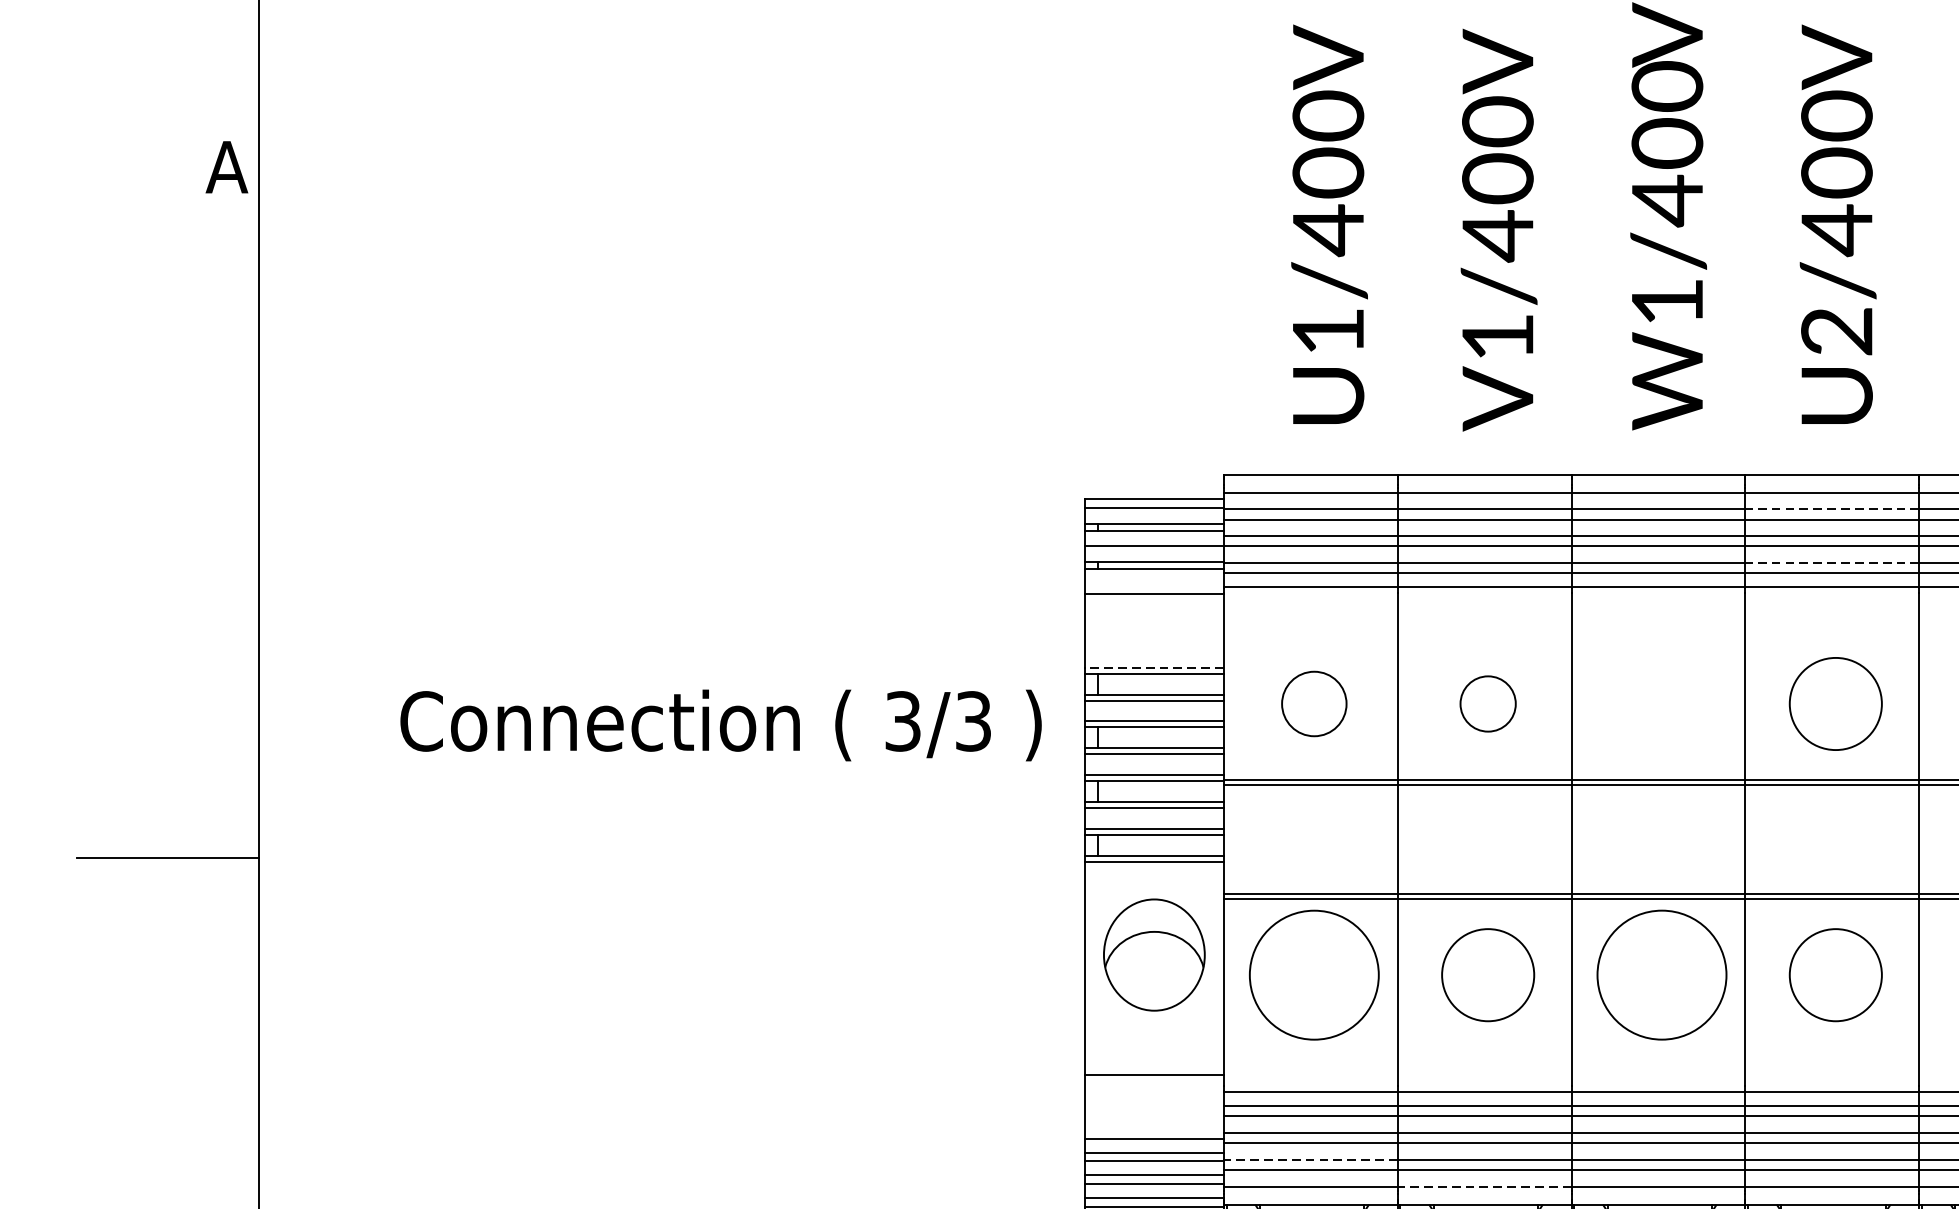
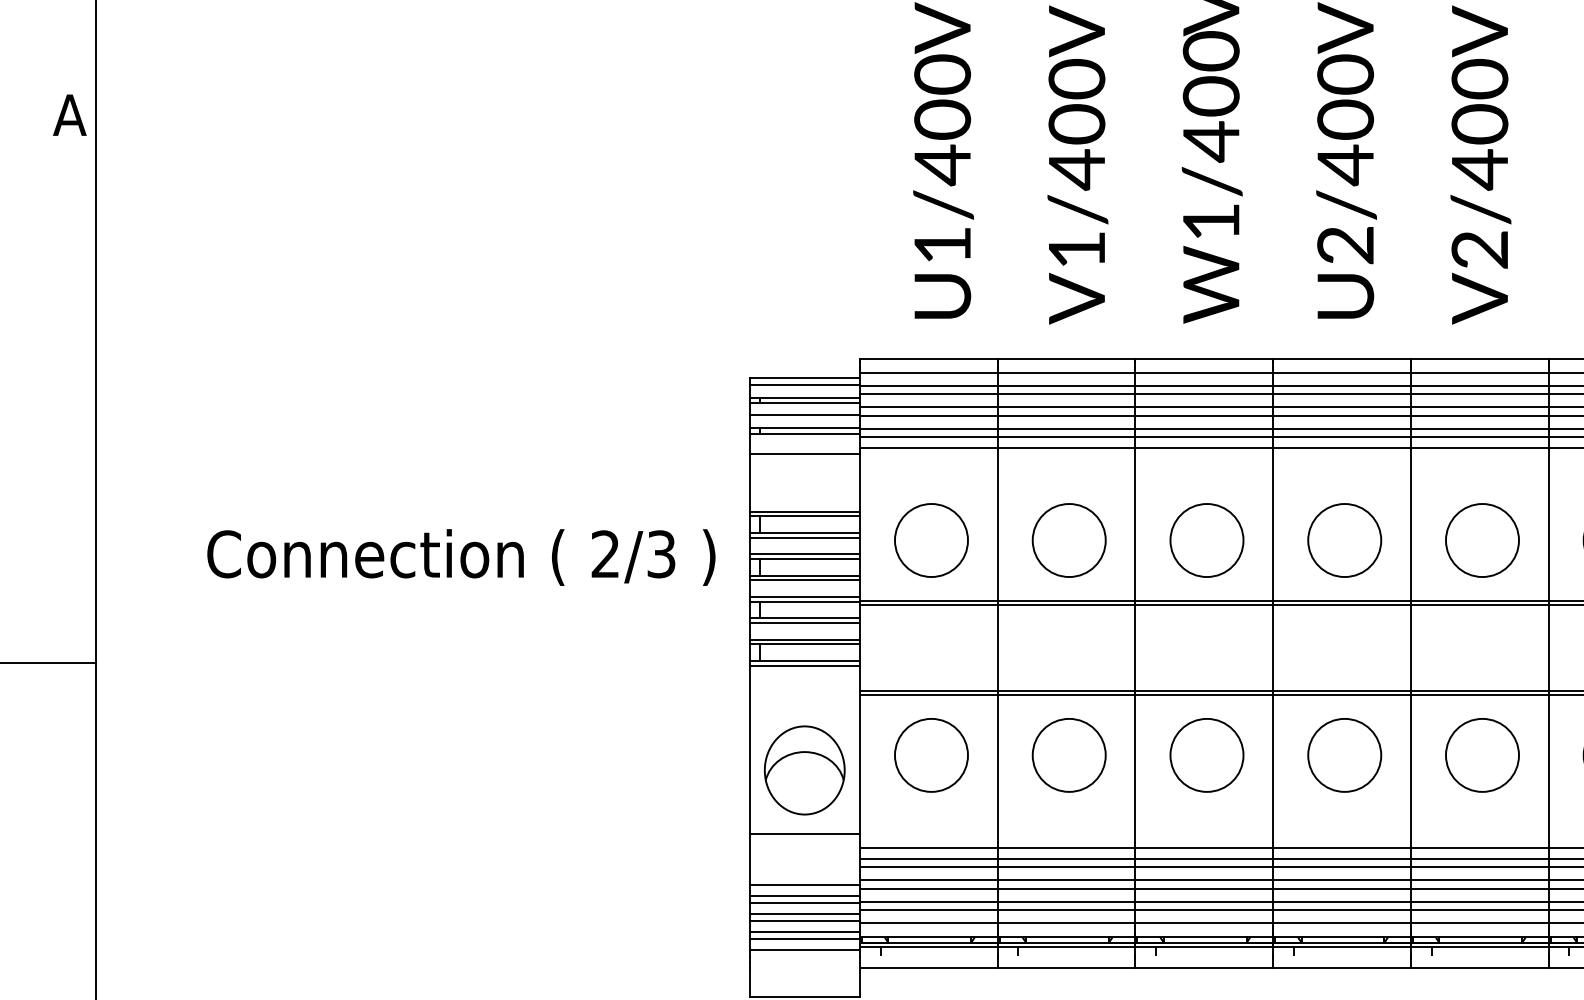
line: (1831, 509) -> (1341, 386), dashed -> solid
line: (1831, 562) -> (1341, 428), dashed -> solid
line: (1154, 667) -> (804, 511), dashed -> solid
circle: (1313, 703) -> (930, 540), size x1.43
circle: (1487, 703) -> (1068, 540), size x1.67
circle: (1661, 703) -> (1206, 540), added
text: (902, 721) -> (605, 554), 3/3 -> 2/3
part: (1154, 955) -> (804, 770), moved
circle: (1313, 974) -> (930, 754), size x0.71
circle: (1661, 975) -> (1206, 755), size x0.71
line: (1310, 1159) -> (928, 901), dashed -> solid
line: (1484, 1186) -> (1066, 922), dashed -> solid

